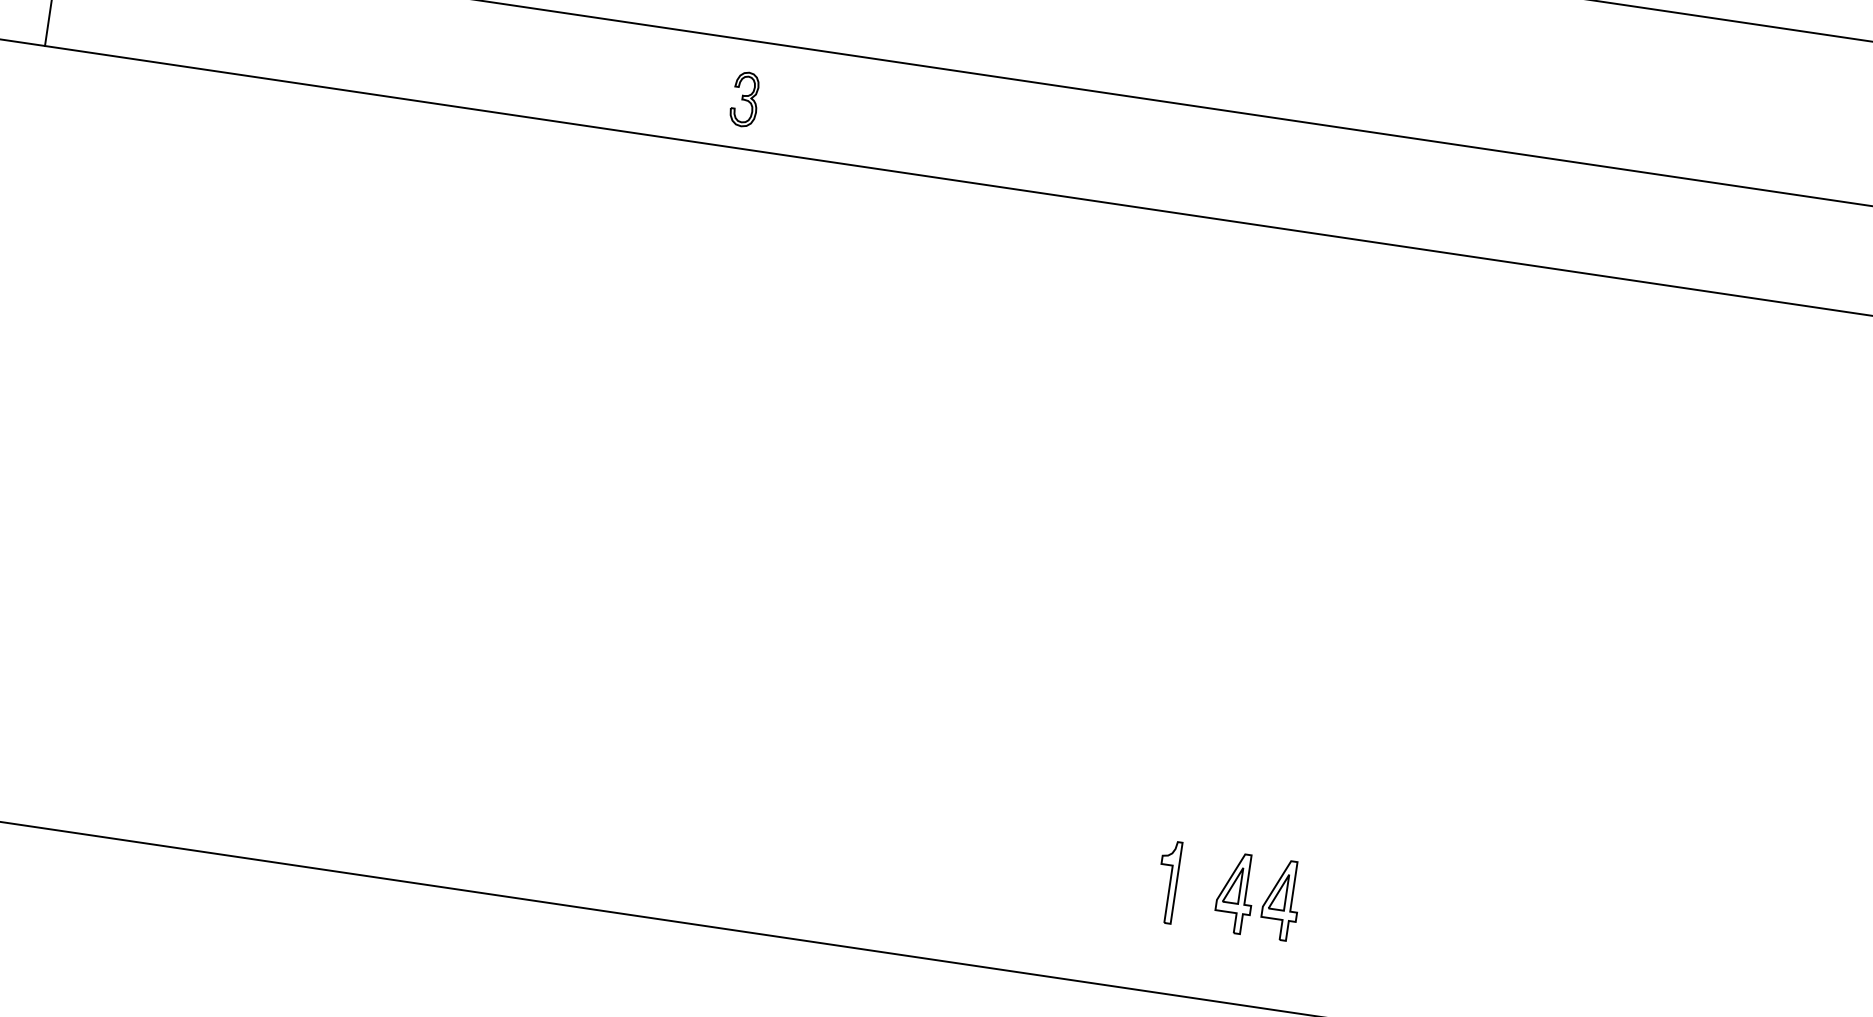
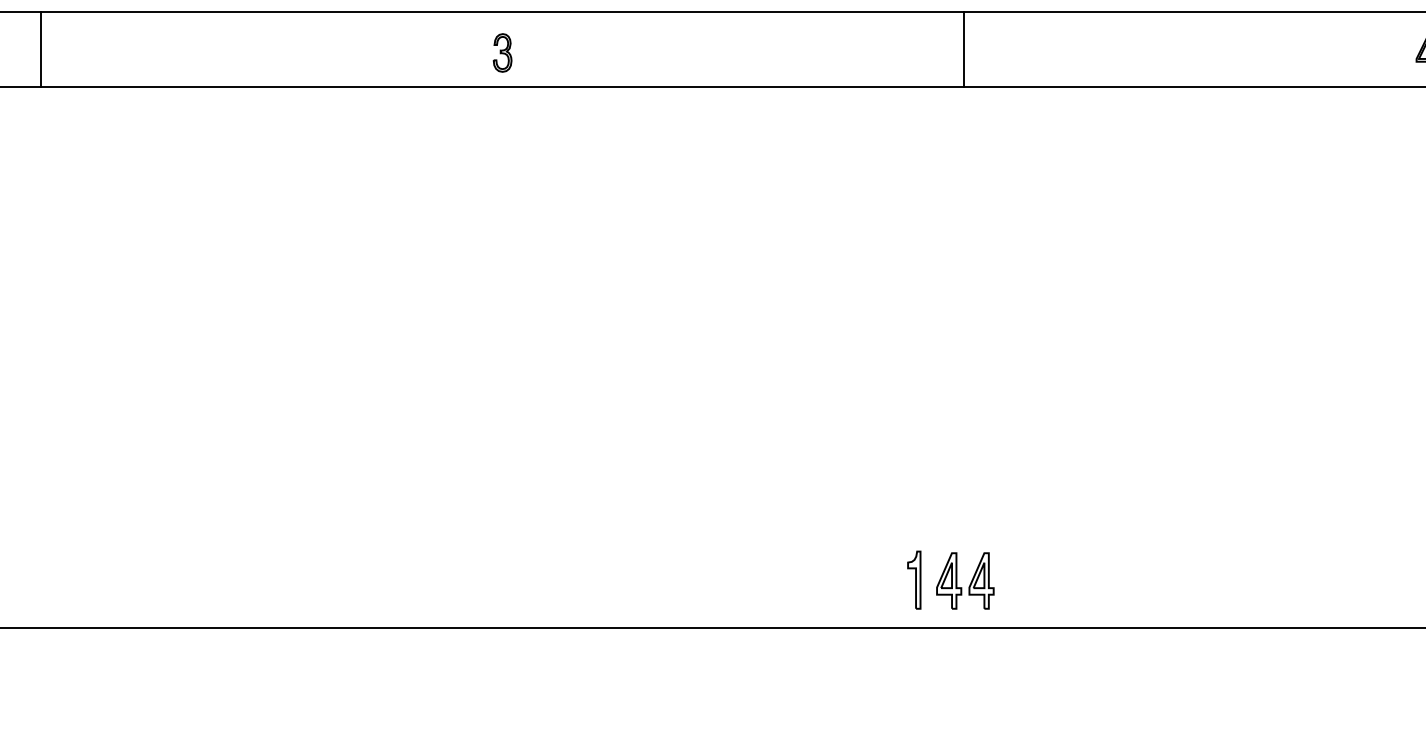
part: (744, 98) -> (502, 52), moved
line: (1360, 185) -> (963, 49), added
part: (1168, 881) -> (914, 579), moved
part: (1258, 895) -> (965, 580), moved

